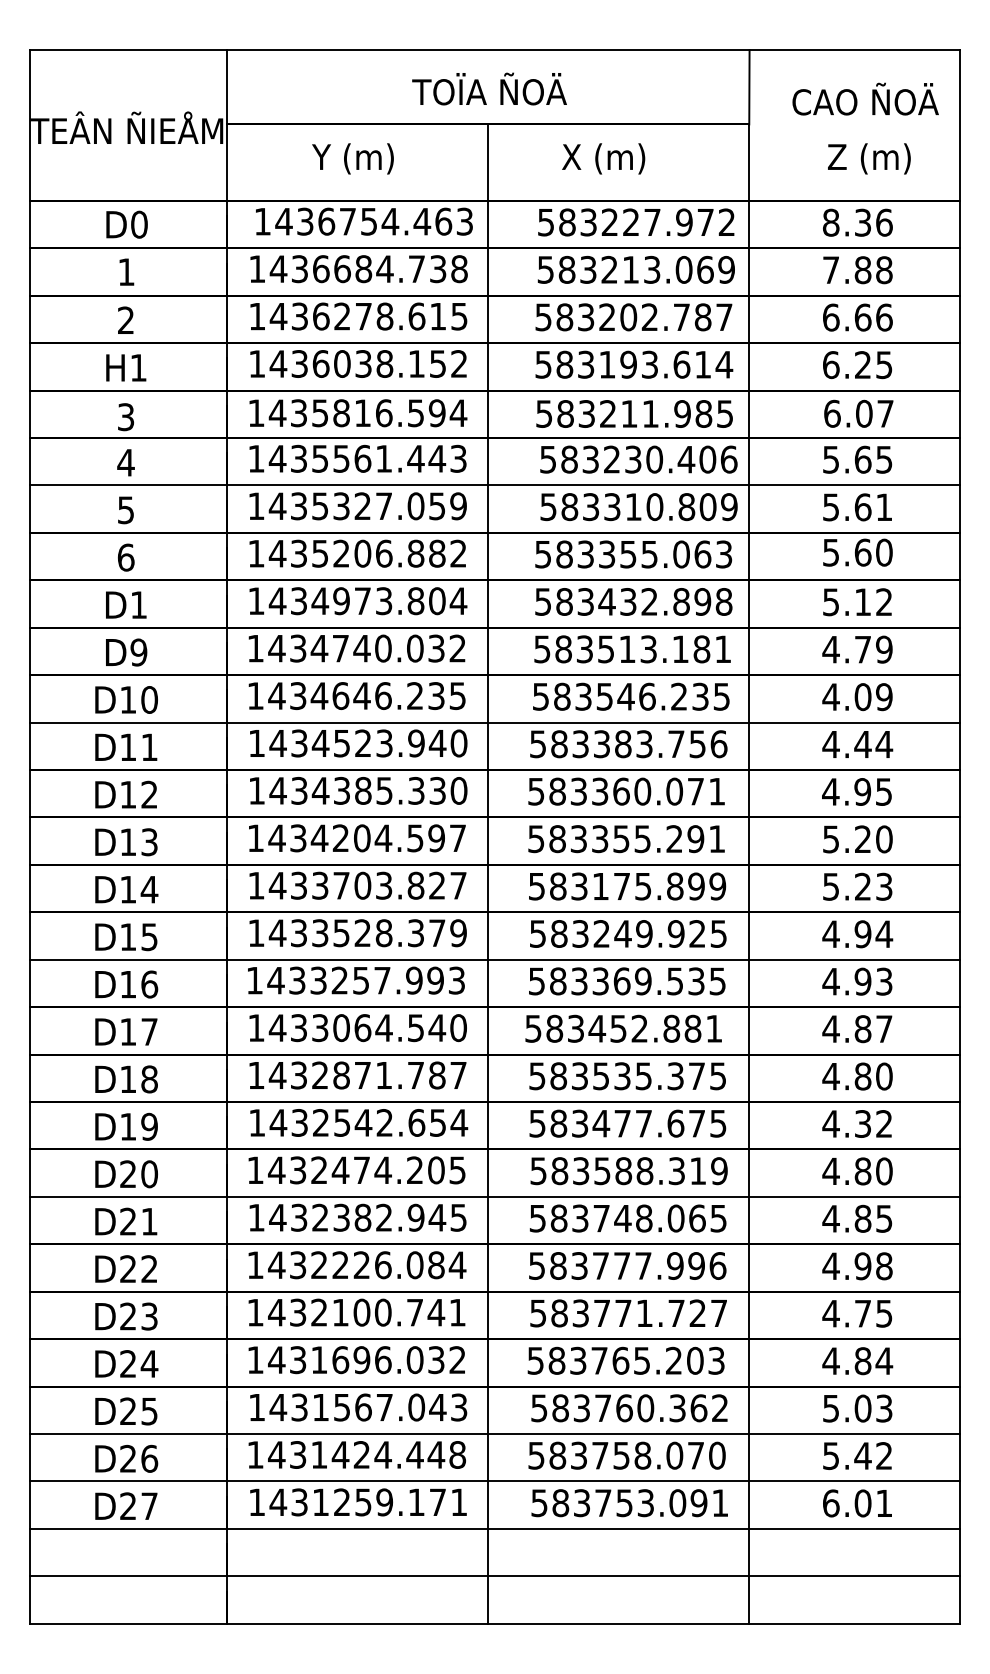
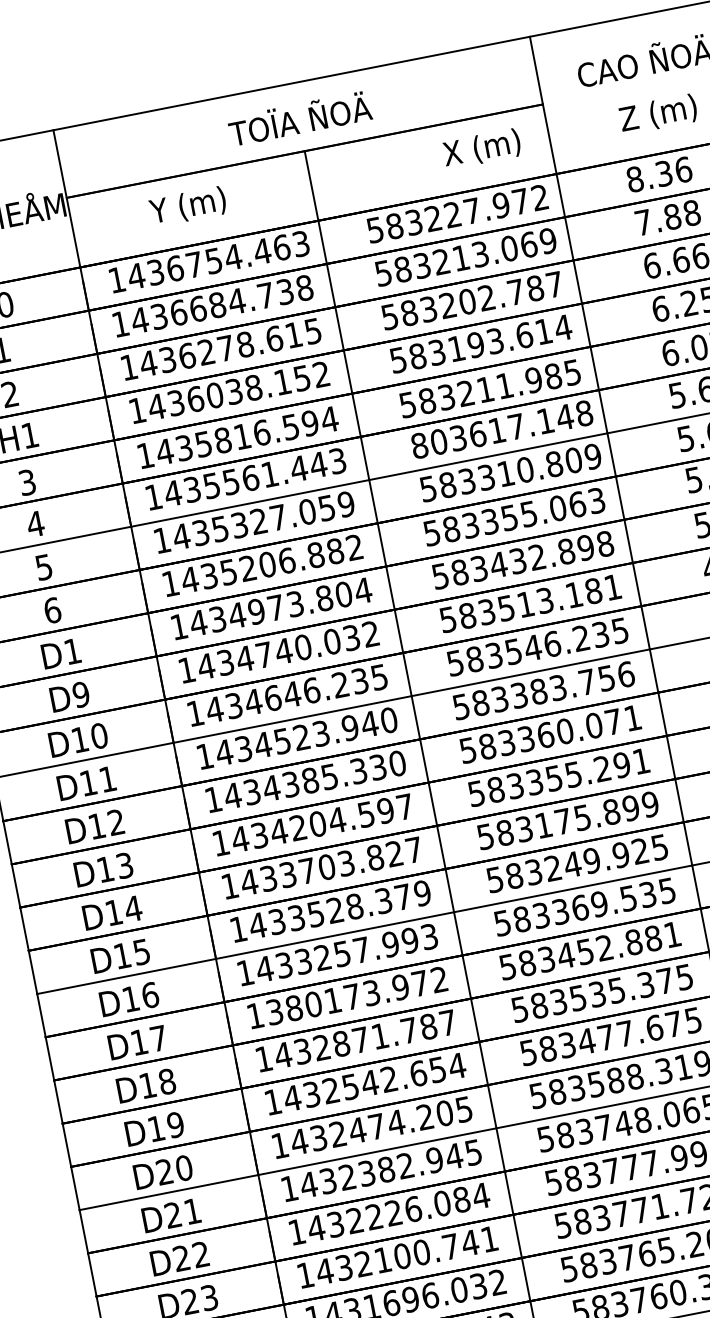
text: (603, 158) -> (481, 148), moved
text: (638, 459) -> (501, 429), 583230.406 -> 803617.148
text: (367, 1028) -> (356, 996), 1433064.540 -> 1380173.972

